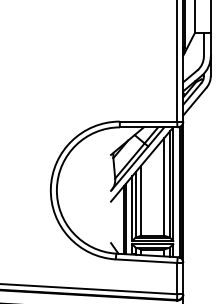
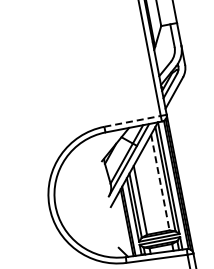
line: (148, 121) -> (132, 121), solid -> dashed
line: (164, 186) -> (160, 182), solid -> dashed

